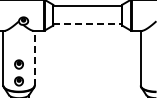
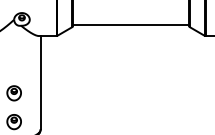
line: (88, 24) -> (132, 25), dashed -> solid
line: (34, 57) -> (40, 81), dashed -> solid

